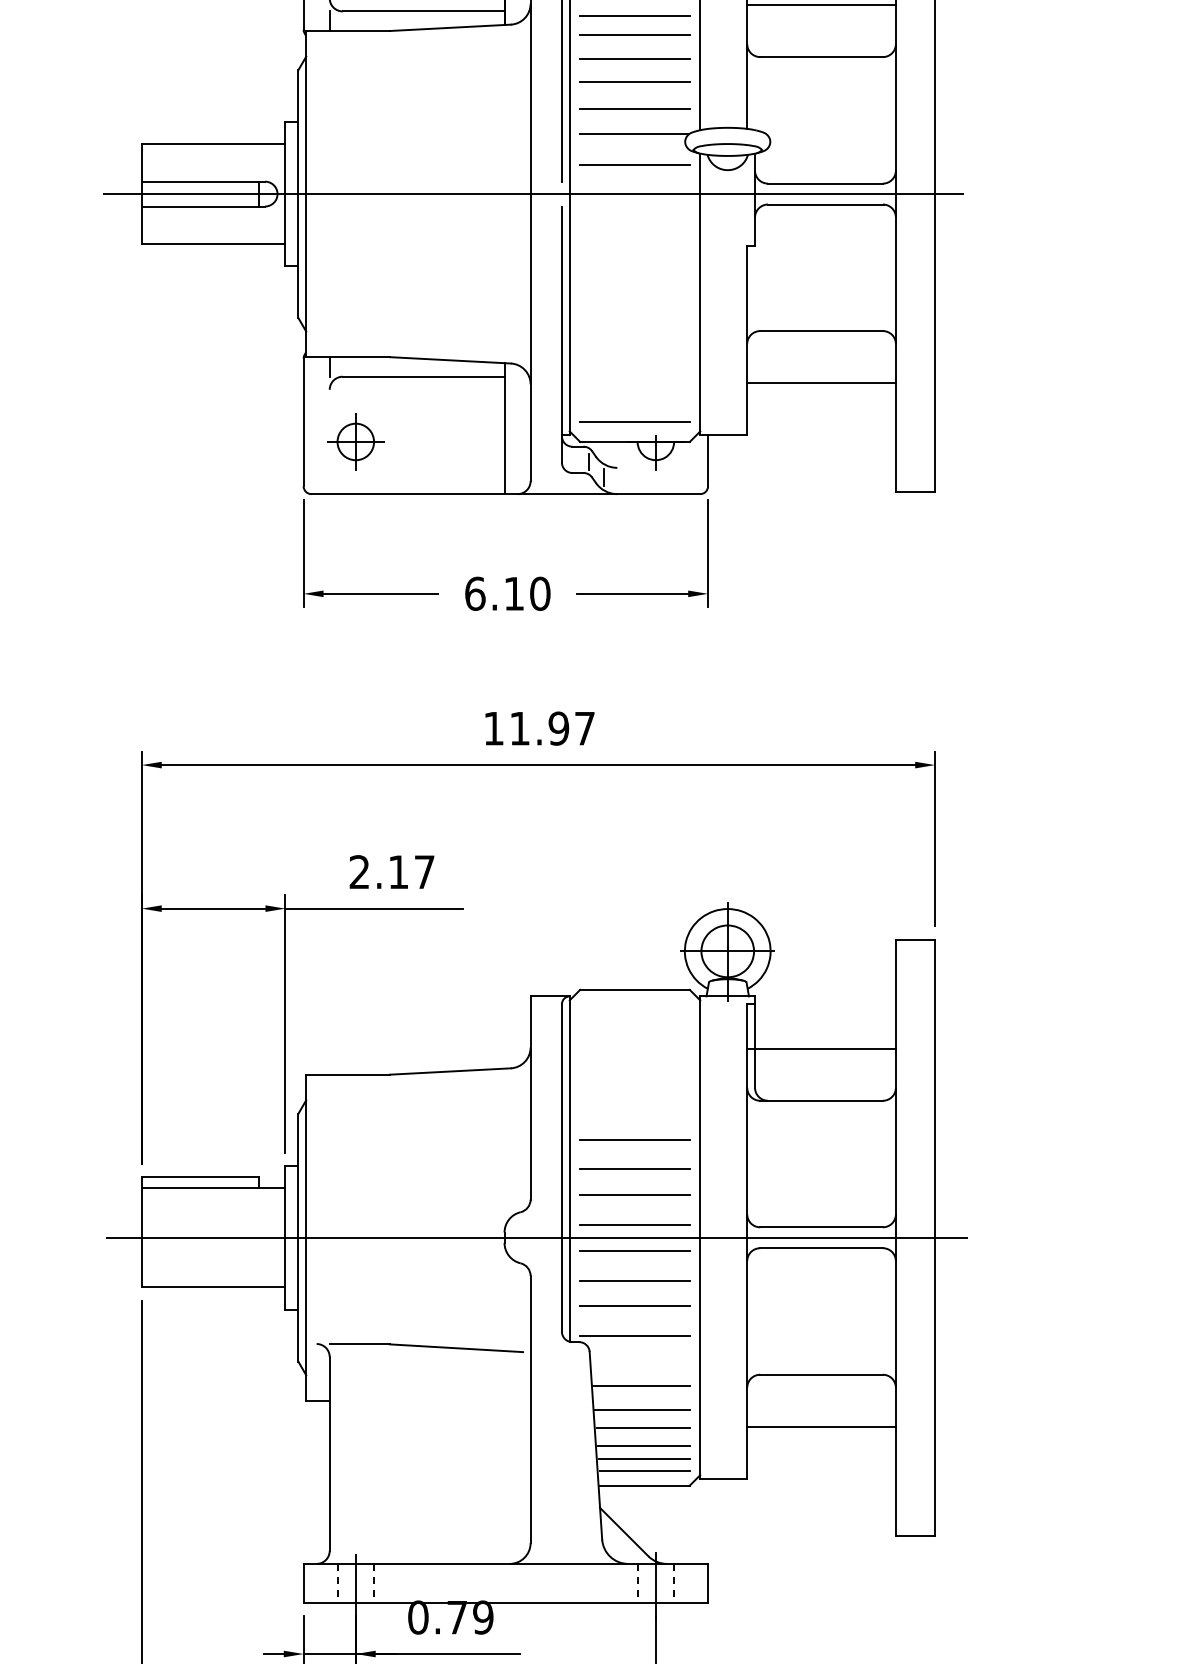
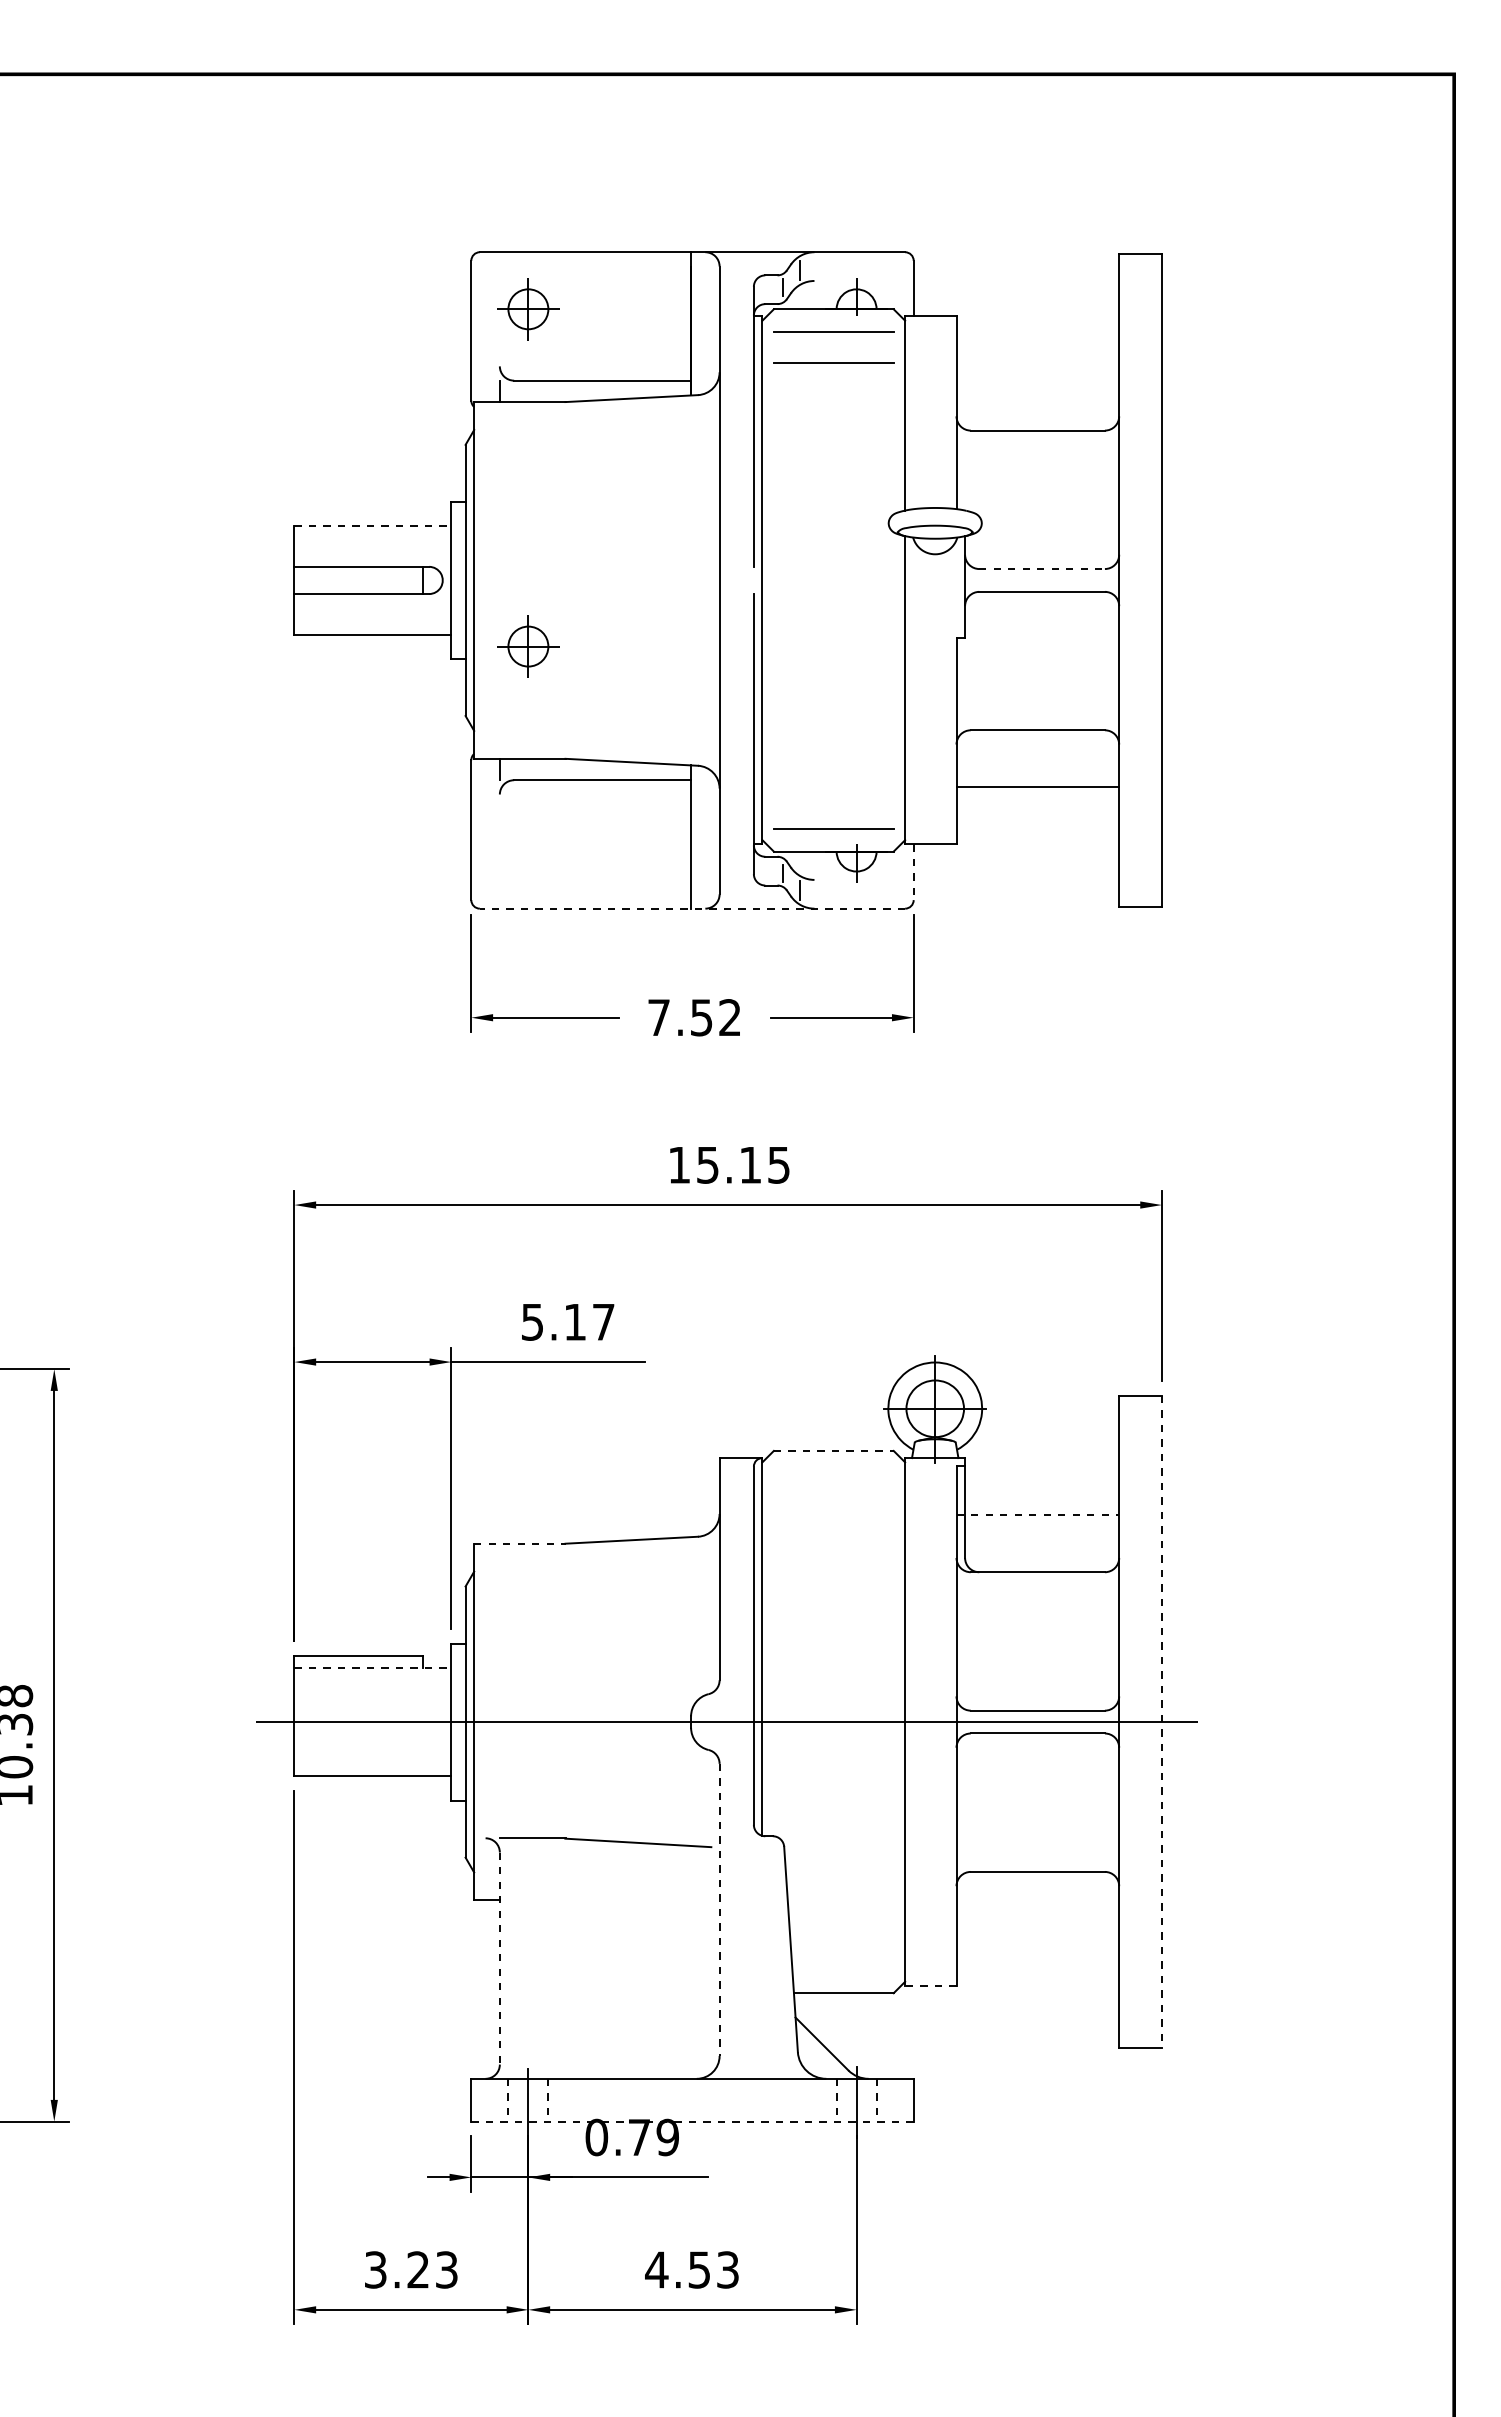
line: (821, 4) -> (1037, 373), removed
line: (634, 15) -> (833, 385), removed
line: (634, 34) -> (833, 405), removed
line: (634, 58) -> (833, 432), removed
line: (634, 81) -> (833, 457), removed
line: (634, 109) -> (833, 487), removed
line: (634, 134) -> (833, 515), removed
line: (214, 144) -> (373, 526), solid -> dashed
line: (634, 165) -> (833, 549), removed
line: (825, 184) -> (1042, 569), solid -> dashed
line: (547, 194) -> (738, 580), removed
part: (355, 441) -> (528, 646), moved
line: (707, 461) -> (913, 872), solid -> dashed
line: (505, 493) -> (692, 908), solid -> dashed
text: (507, 593) -> (694, 1017), 6.10 -> 7.52
text: (552, 728) -> (743, 1164), 11.97 -> 15.15
text: (358, 871) -> (531, 1321), 2.17 -> 5.17
line: (634, 989) -> (833, 1450), solid -> dashed
line: (822, 1048) -> (1038, 1515), solid -> dashed
line: (347, 1074) -> (519, 1543), solid -> dashed
line: (634, 1139) -> (833, 1614), removed
line: (634, 1169) -> (833, 1647), removed
line: (214, 1187) -> (373, 1667), solid -> dashed
line: (634, 1195) -> (833, 1675), removed
line: (634, 1224) -> (833, 1707), removed
line: (935, 1238) -> (1162, 1722), solid -> dashed
line: (634, 1250) -> (833, 1736), removed
line: (634, 1281) -> (833, 1769), removed
line: (634, 1305) -> (833, 1796), removed
line: (634, 1335) -> (833, 1829), removed
line: (641, 1385) -> (840, 1883), removed
line: (530, 1410) -> (719, 1910), solid -> dashed
line: (642, 1410) -> (841, 1910), removed
line: (642, 1427) -> (842, 1929), removed
line: (821, 1427) -> (1037, 1929), removed
line: (643, 1445) -> (843, 1949), removed
line: (329, 1454) -> (499, 1959), solid -> dashed
line: (643, 1458) -> (843, 1963), removed
line: (644, 1470) -> (844, 1976), removed
line: (723, 1479) -> (930, 1986), solid -> dashed
line: (506, 1602) -> (693, 2121), solid -> dashed

